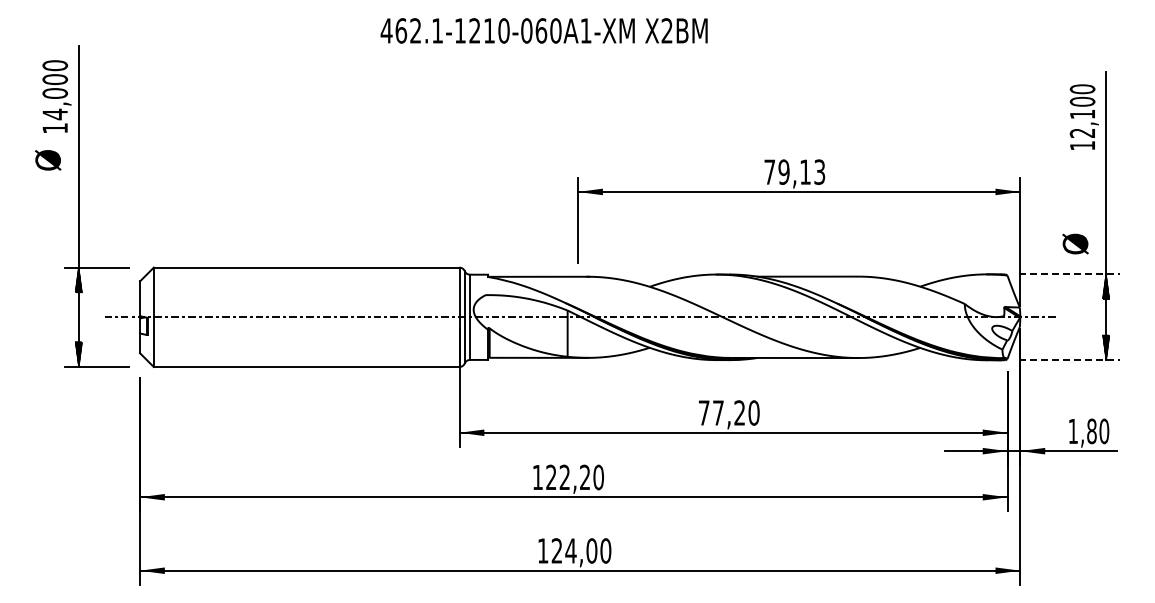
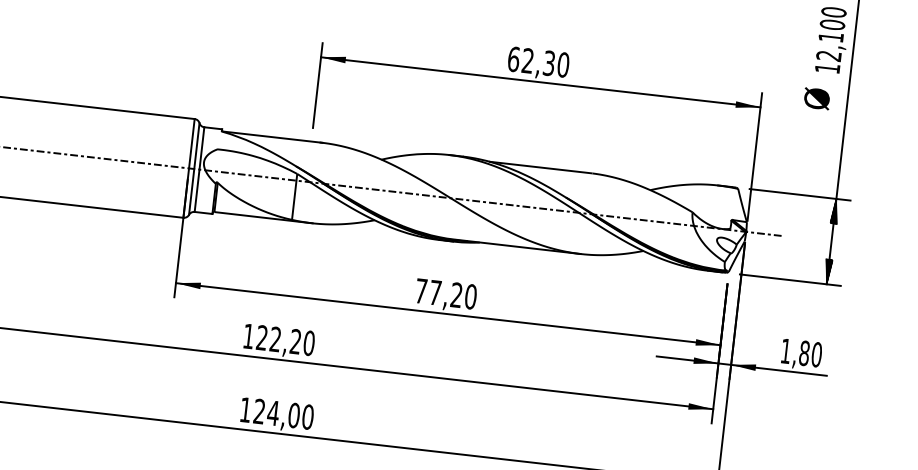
text: (794, 171) -> (538, 61), 79,13 -> 62,30
text: (1075, 243) -> (817, 98), moved
line: (1069, 274) -> (799, 194), dashed -> solid
line: (1069, 360) -> (790, 280), dashed -> solid

